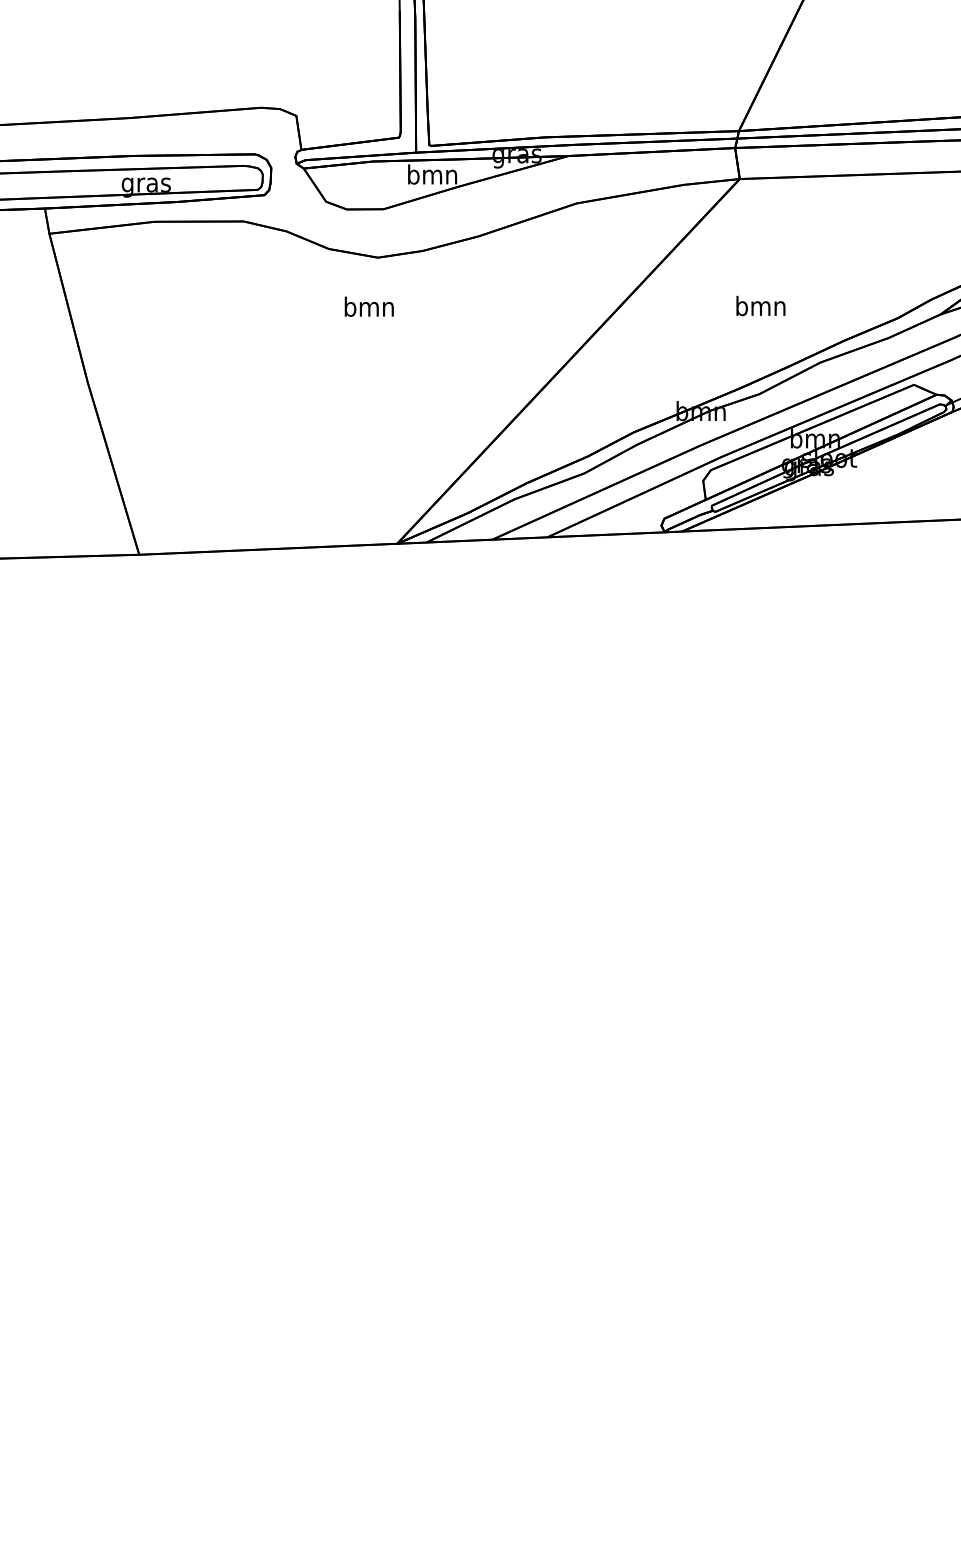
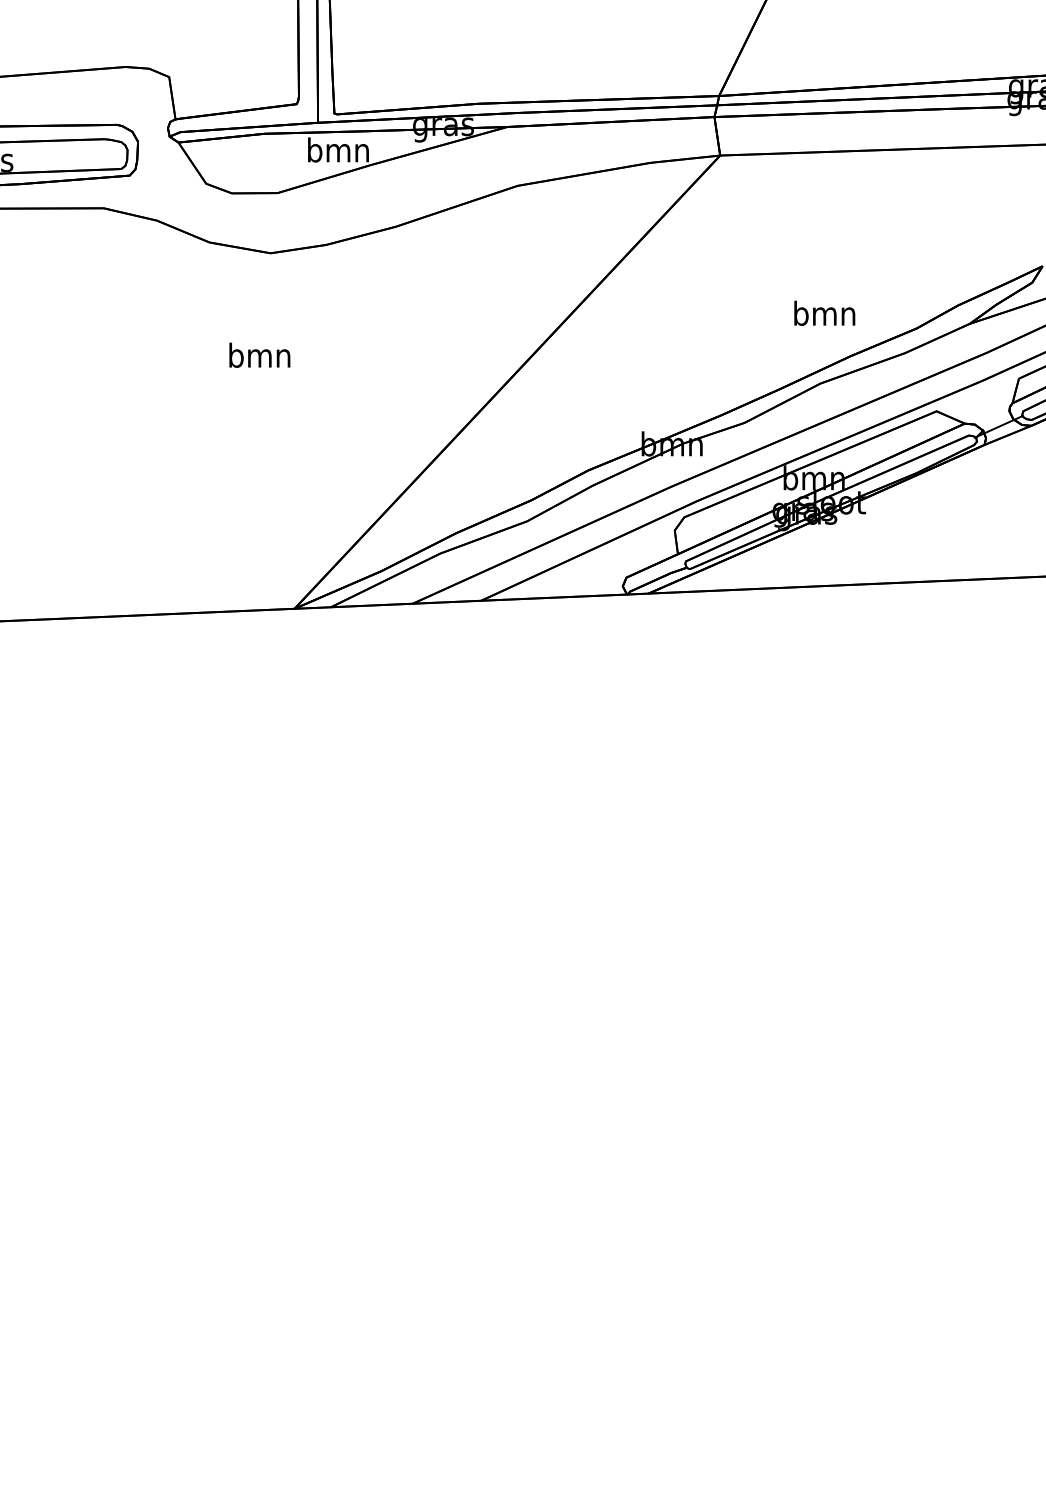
text: (760, 305) -> (824, 312), moved
text: (368, 306) -> (258, 354), moved

